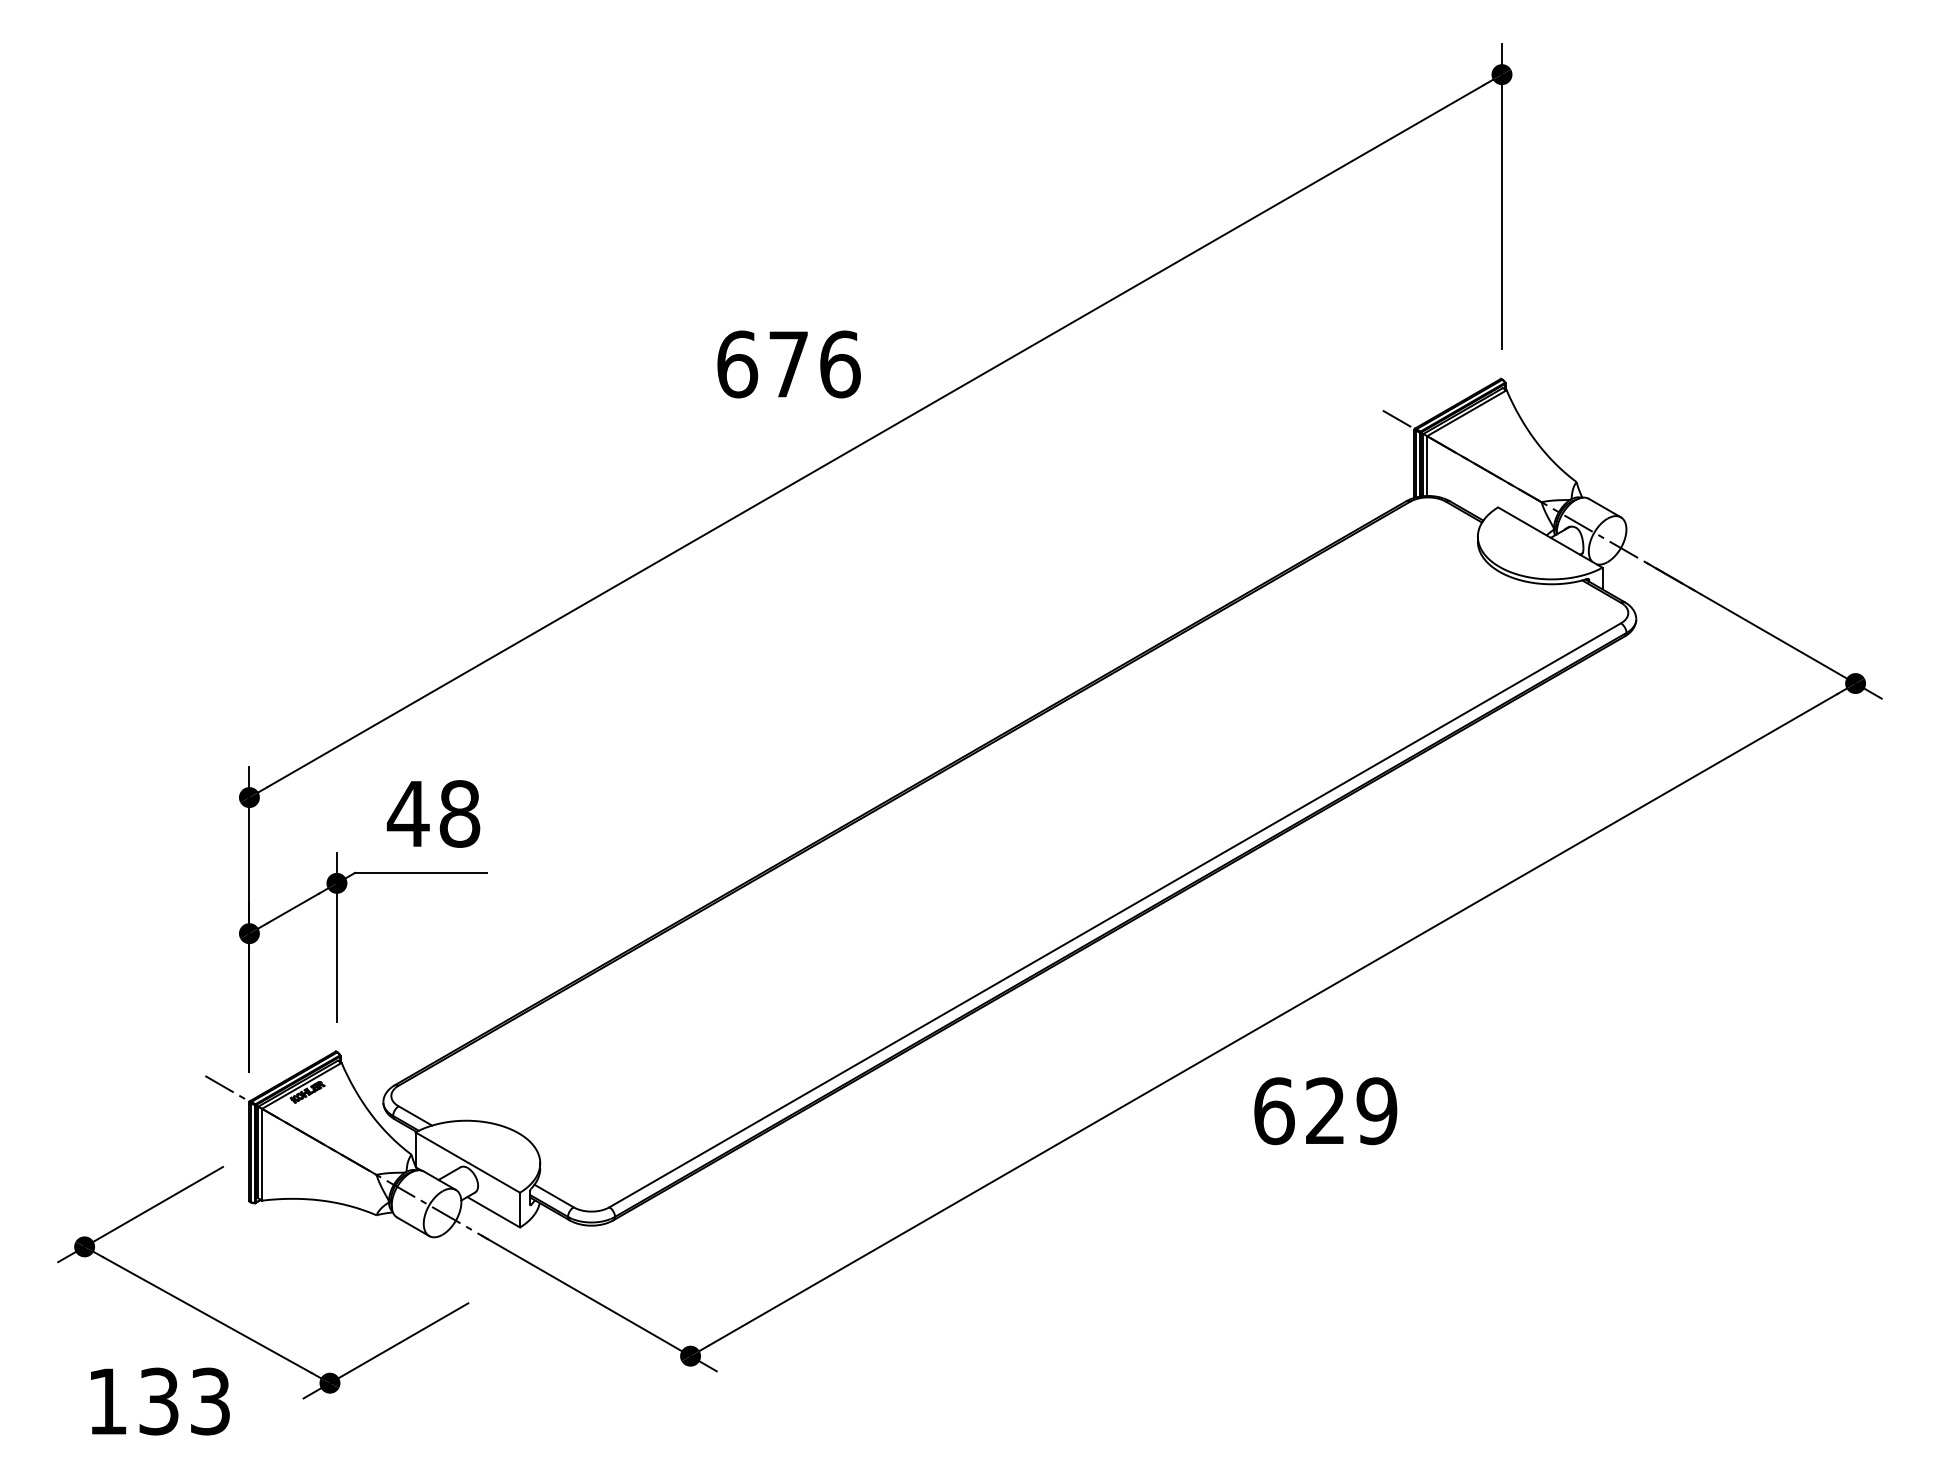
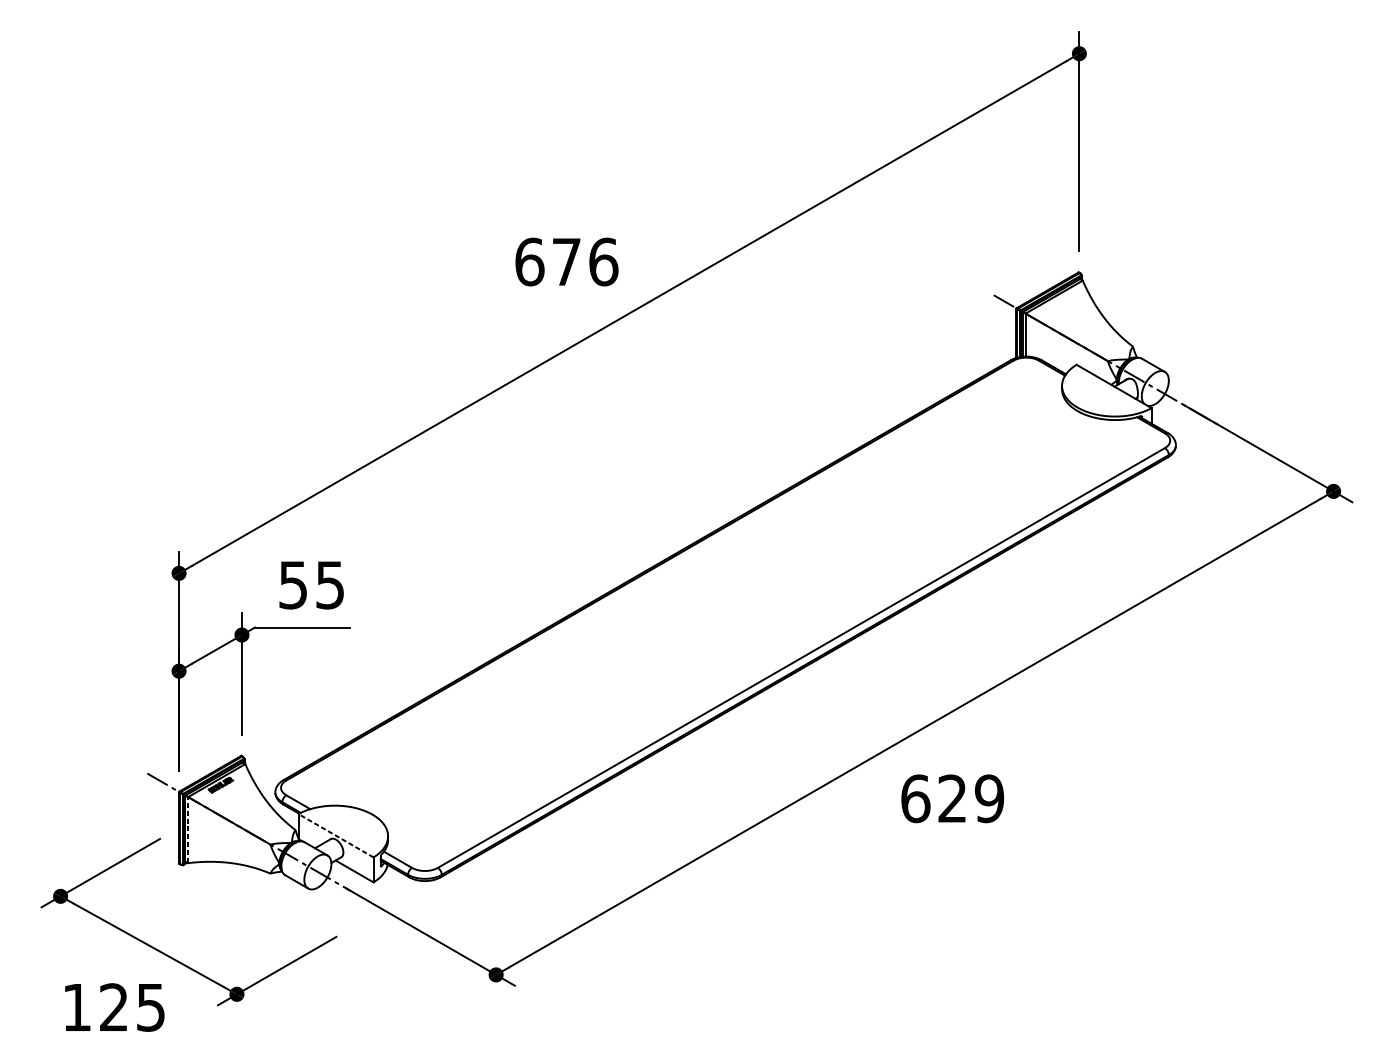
text: (433, 813) -> (311, 584), 48 -> 55
line: (262, 1154) -> (188, 829), solid -> dashed
line: (467, 1162) -> (335, 835), solid -> dashed
text: (184, 1401) -> (132, 1007), 133 -> 125

